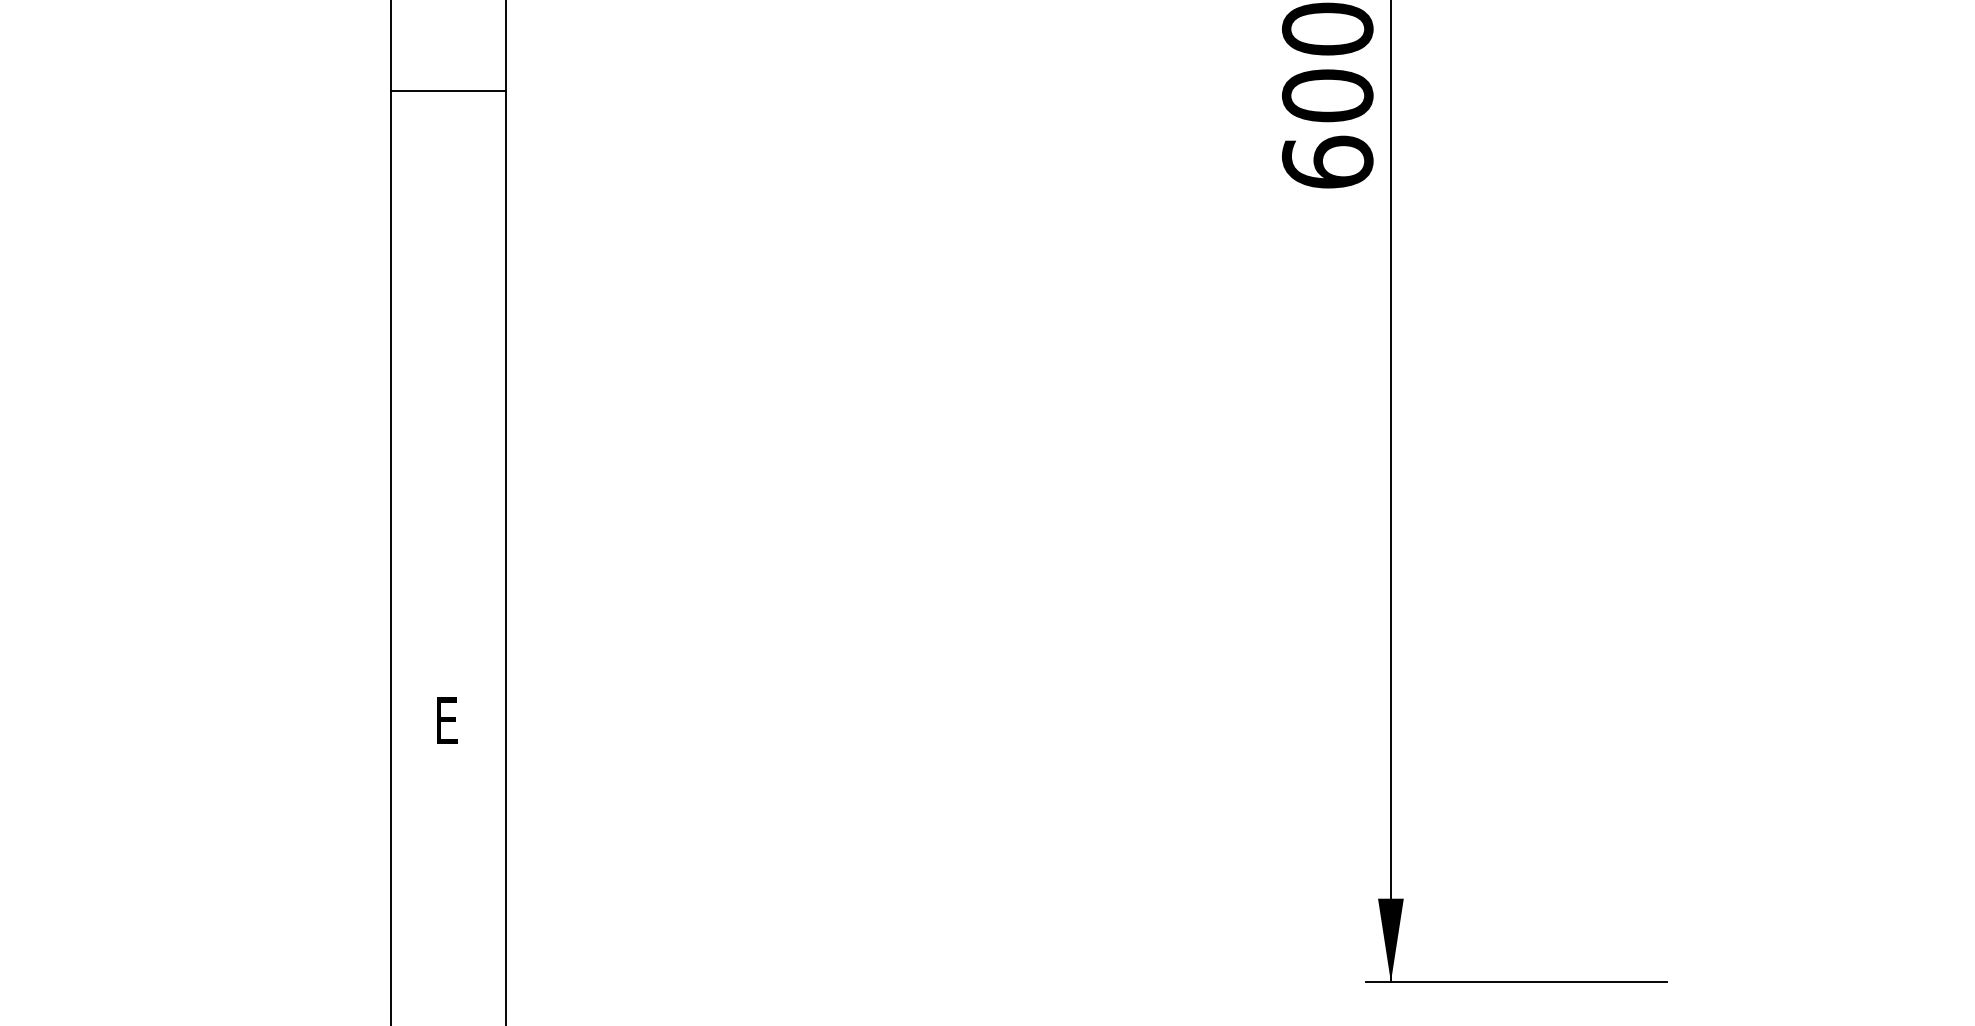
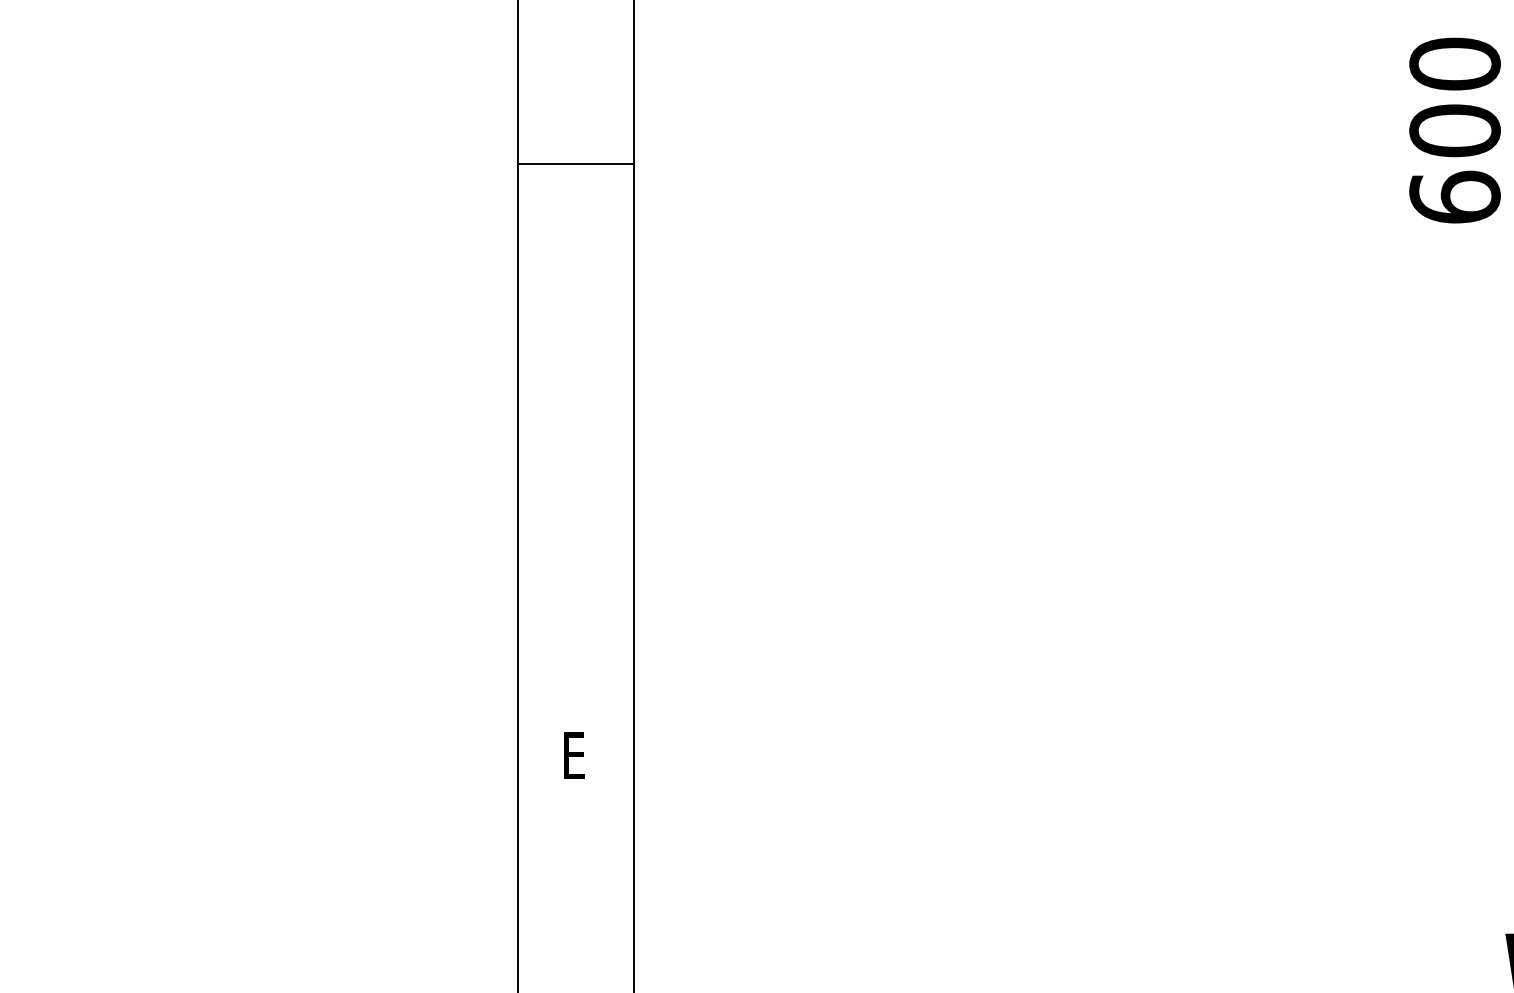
line: (448, 91) -> (575, 164), moved

